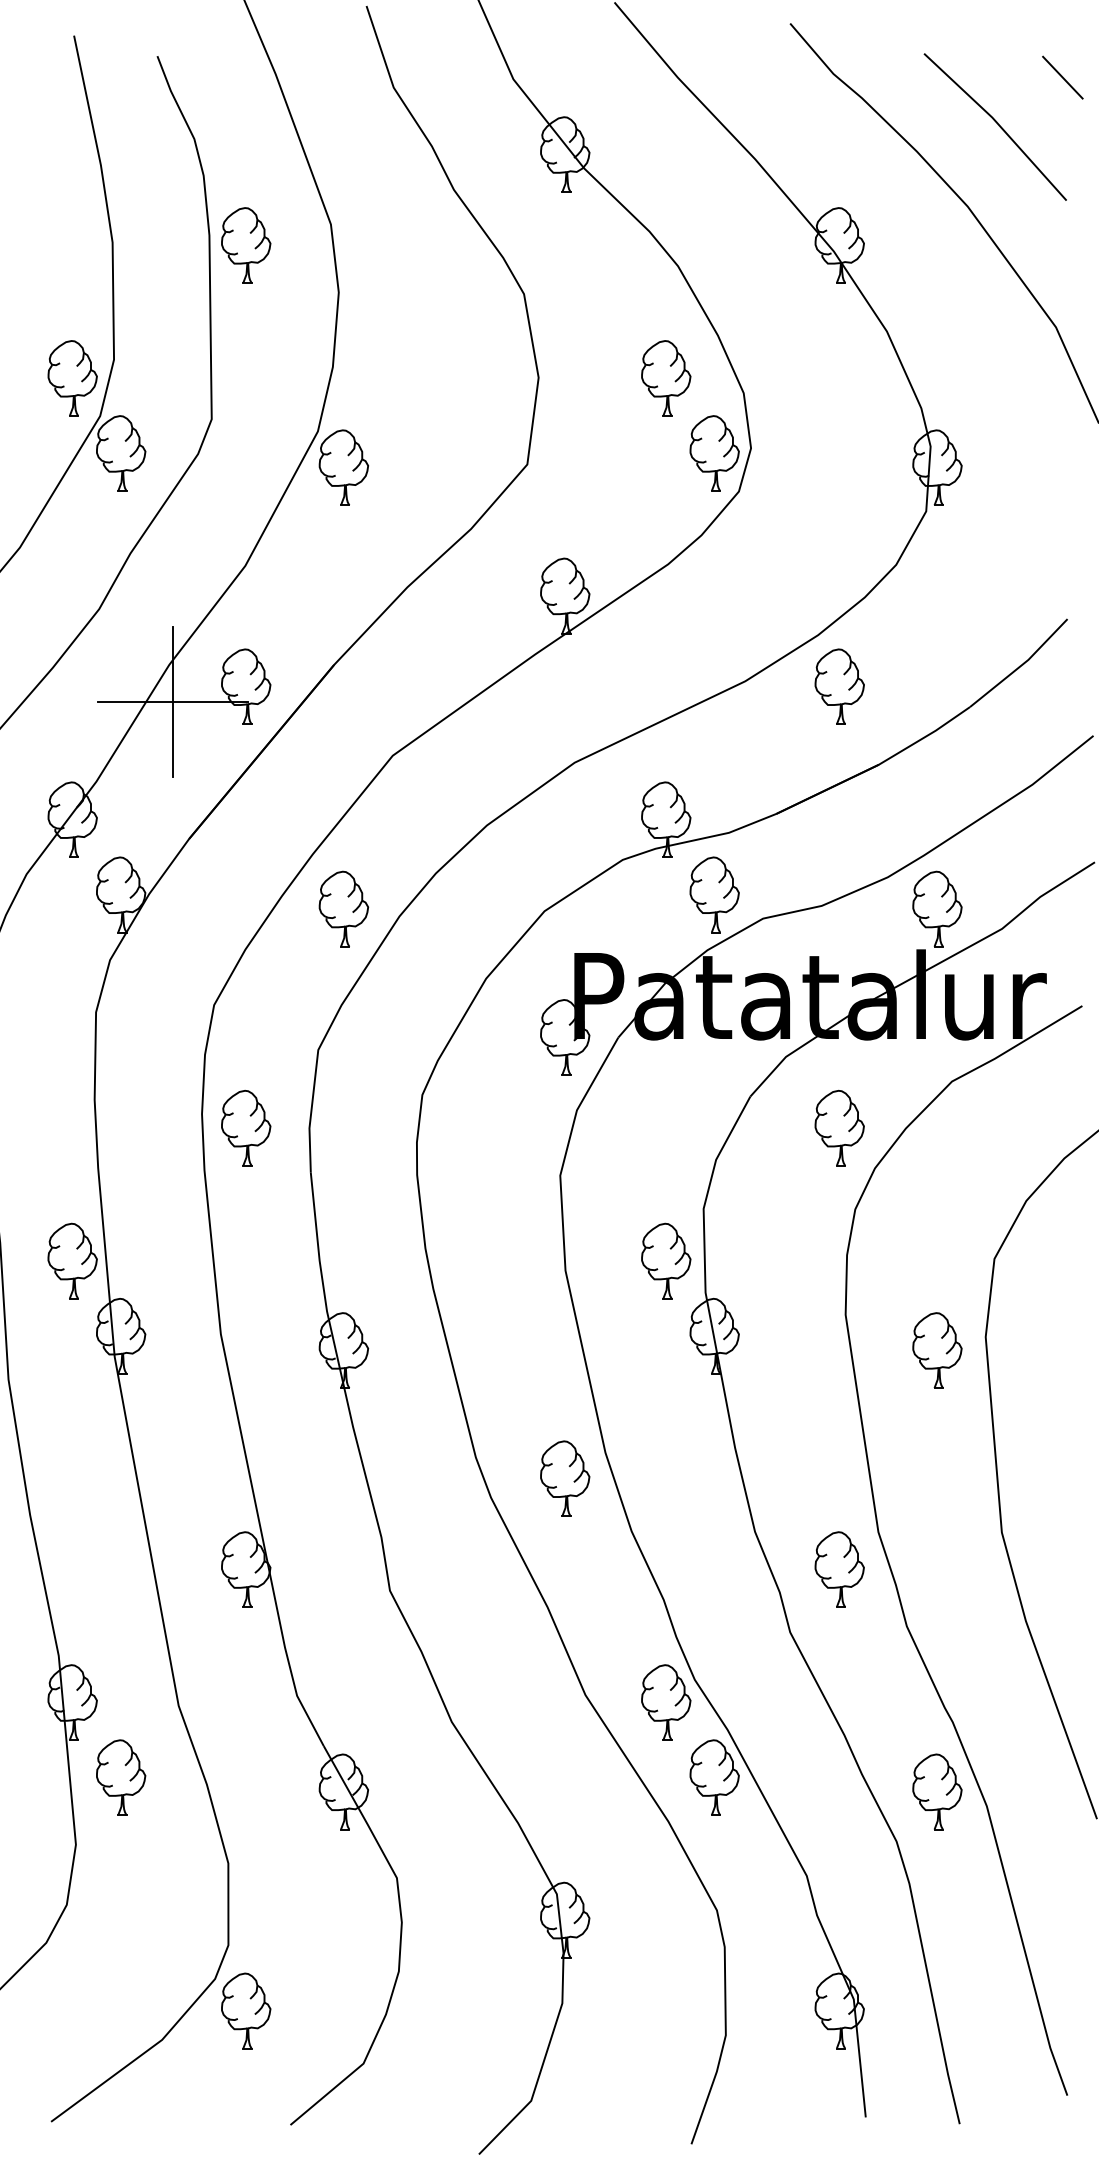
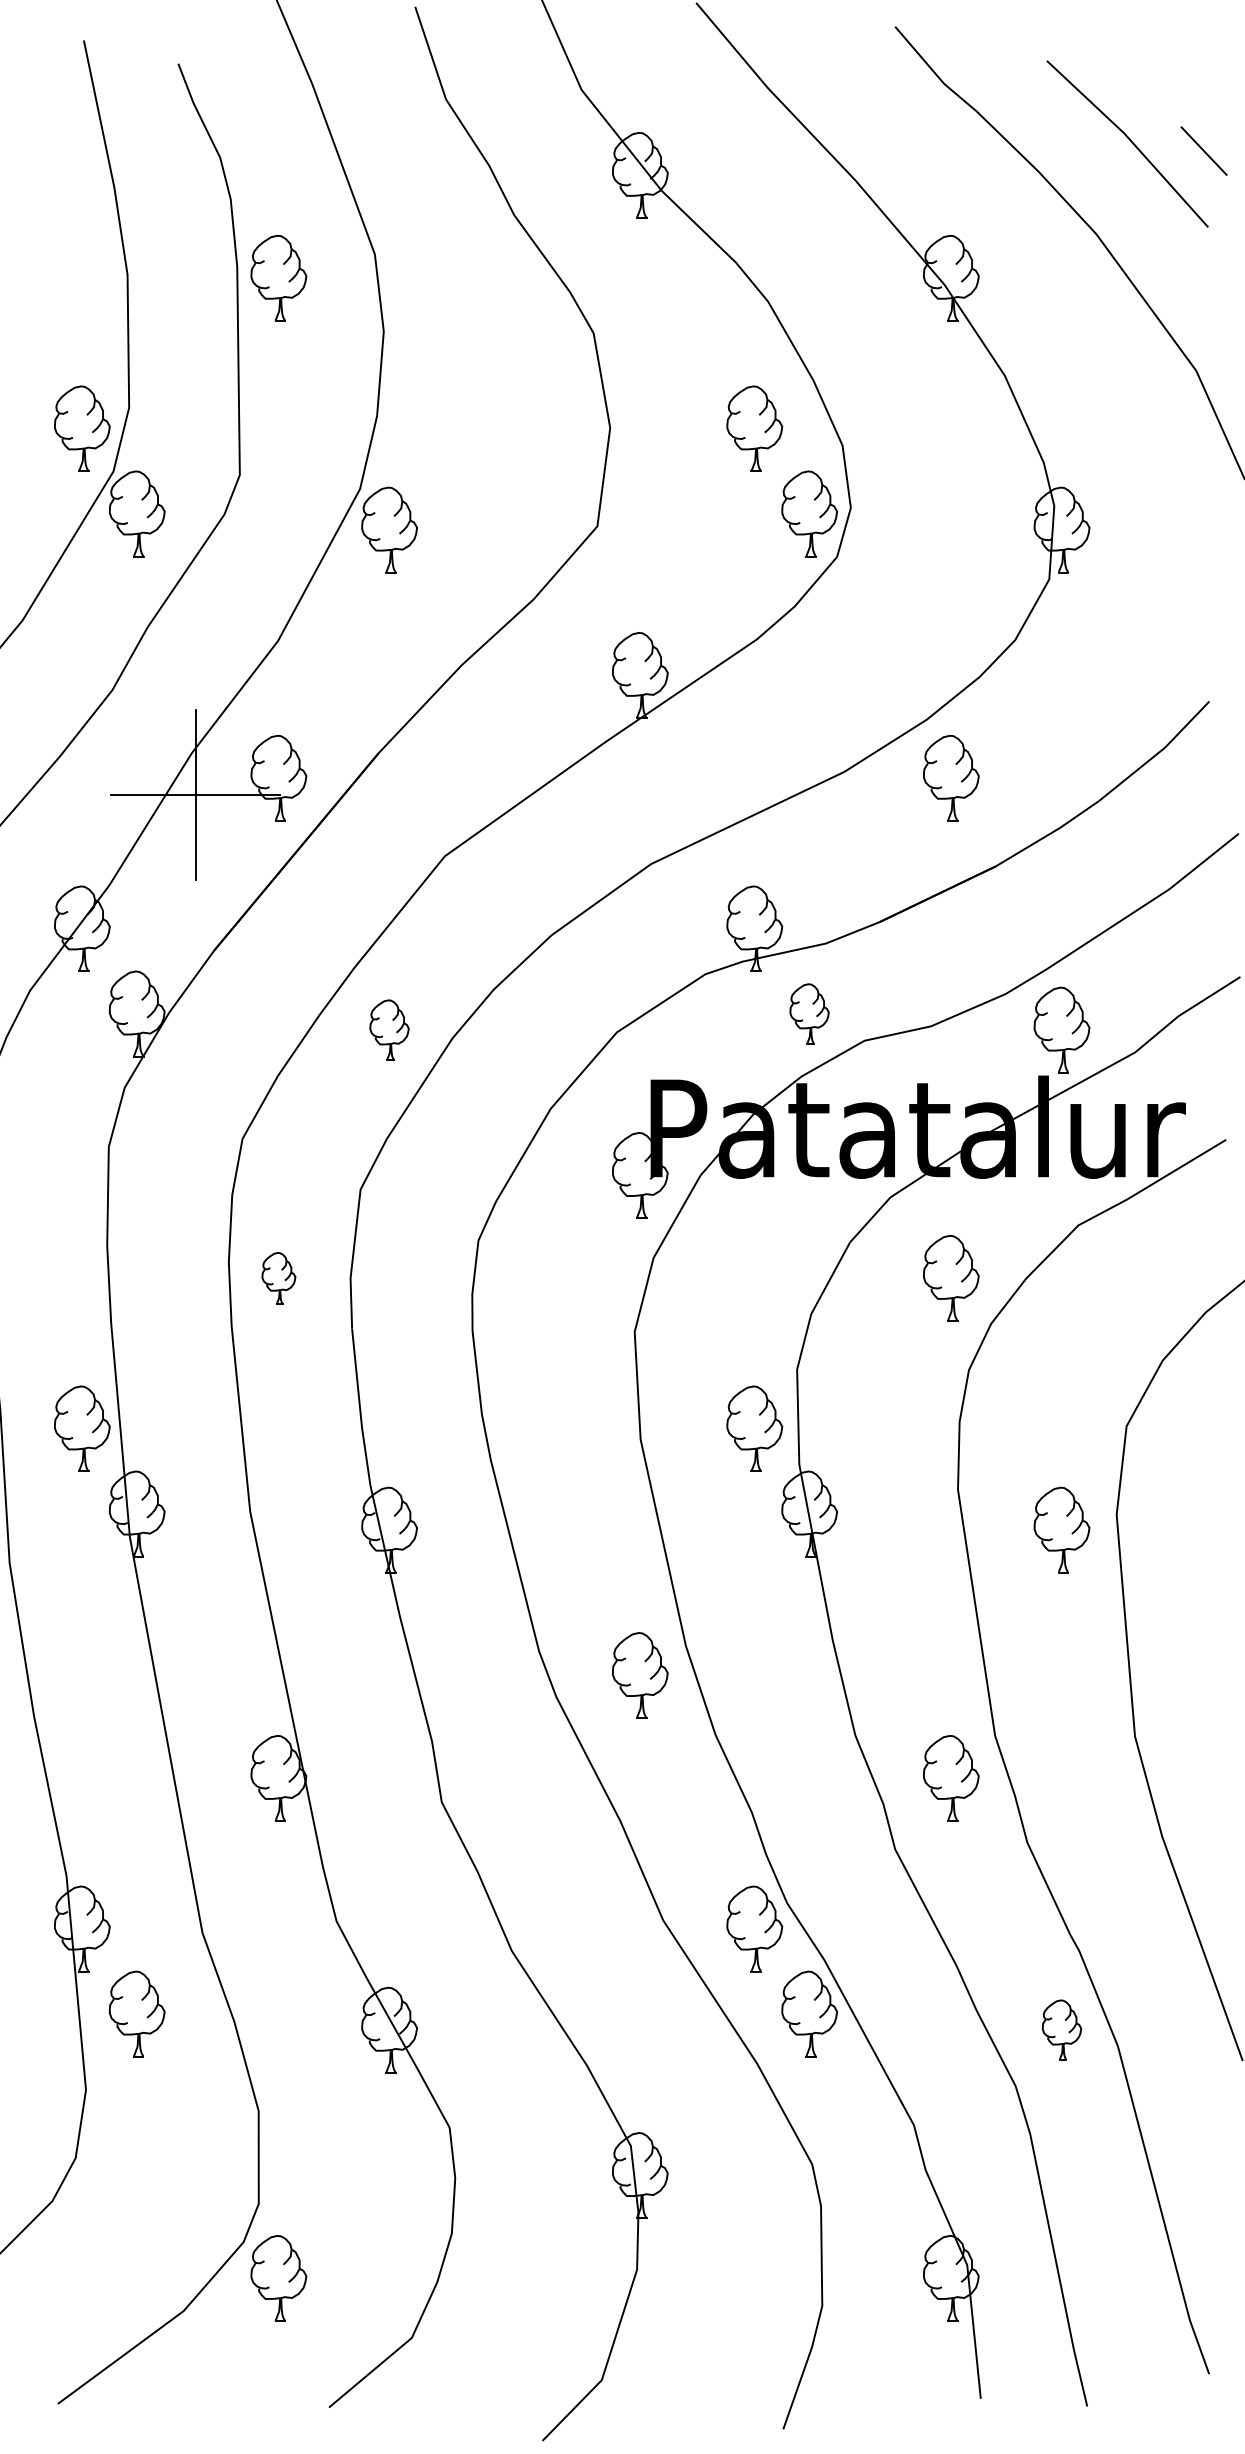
line: (1062, 77) -> (1203, 150), moved
part: (714, 894) -> (809, 1013), size x0.7
part: (343, 908) -> (389, 1029), size x0.7
part: (245, 1128) -> (278, 1278), size x0.6
part: (937, 1791) -> (1061, 2029), size x0.7

